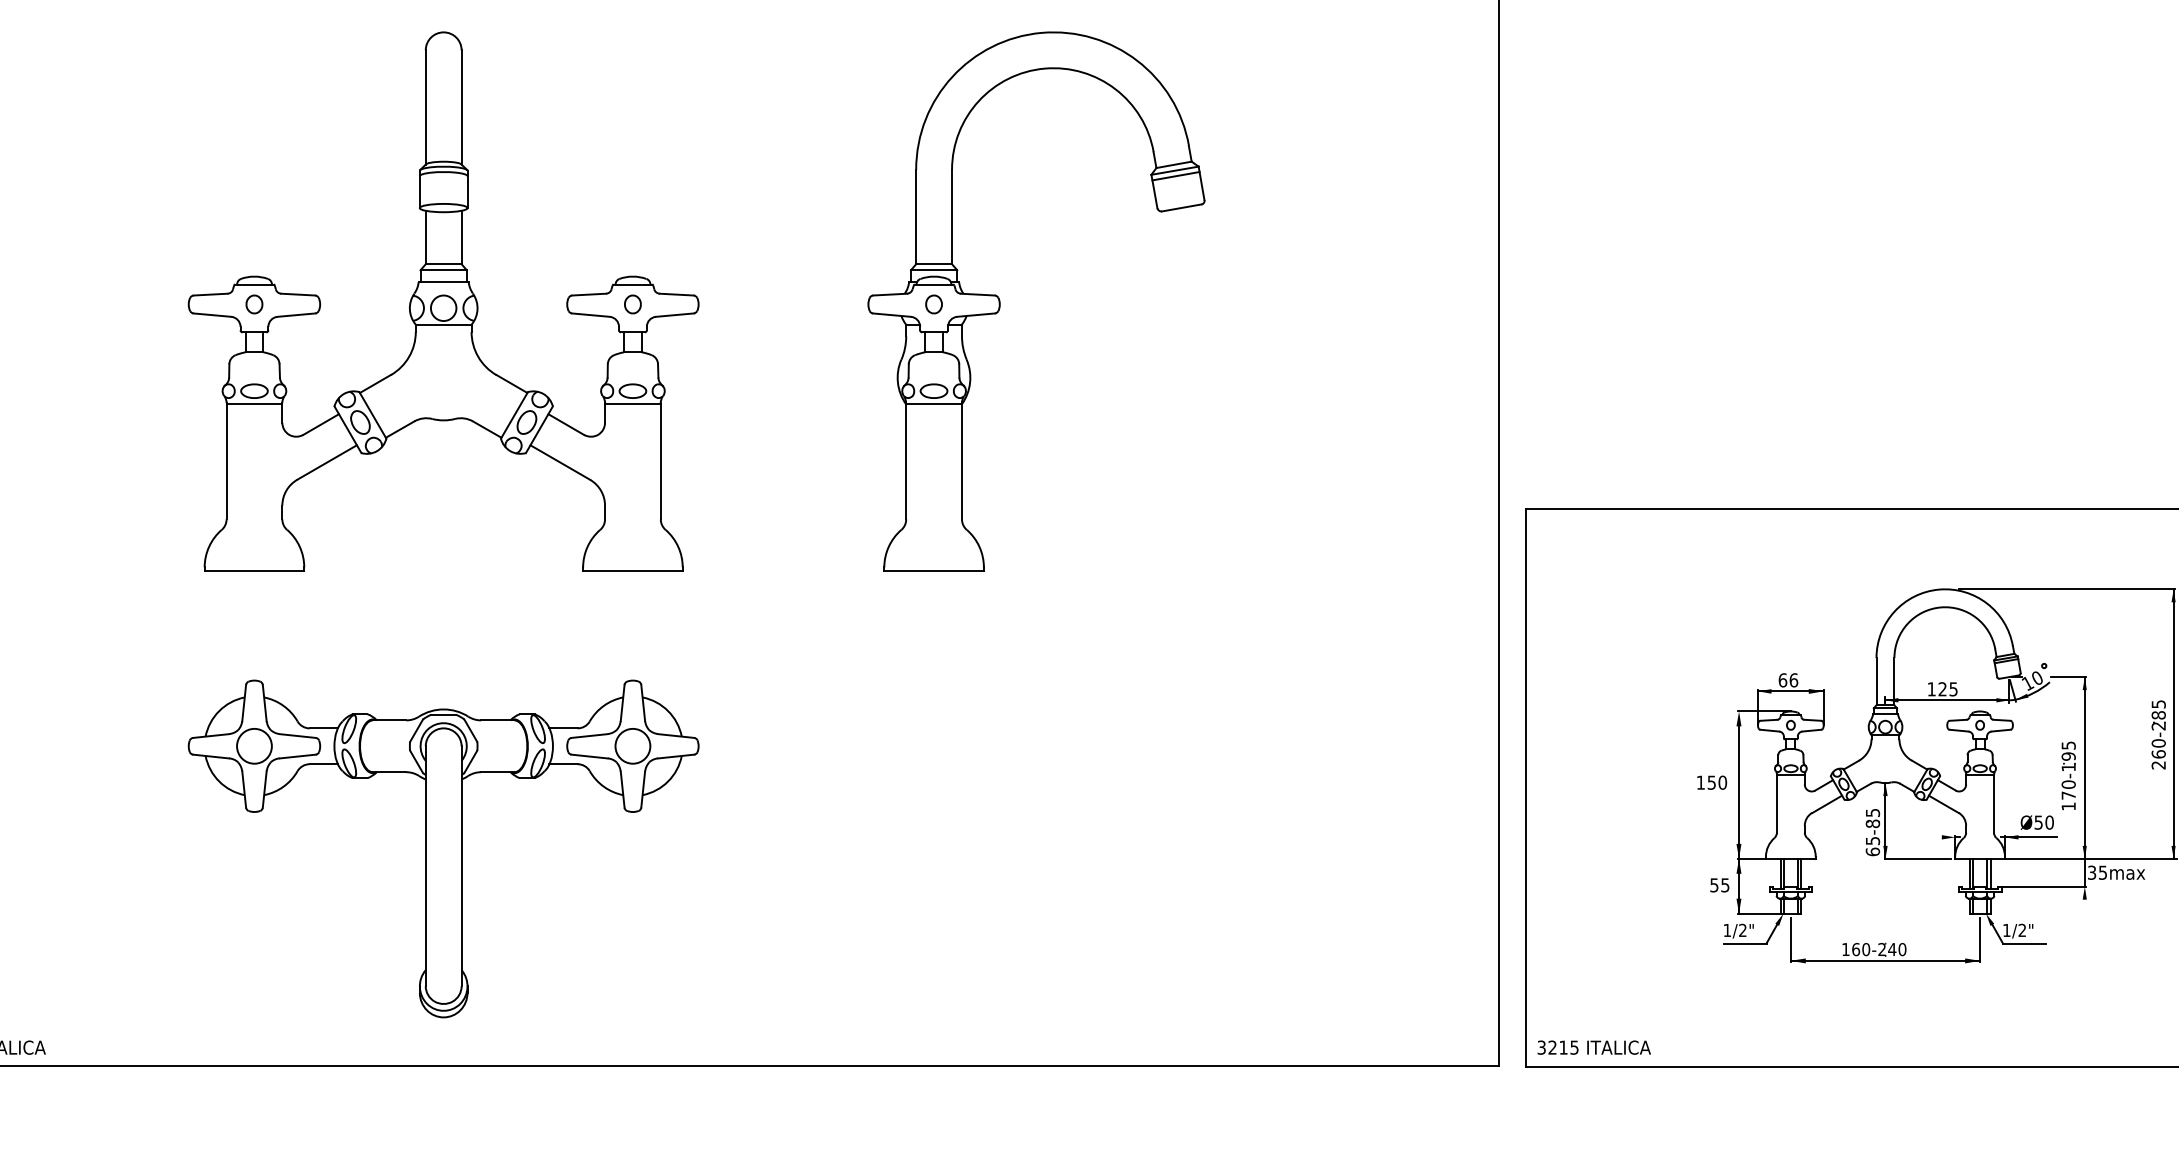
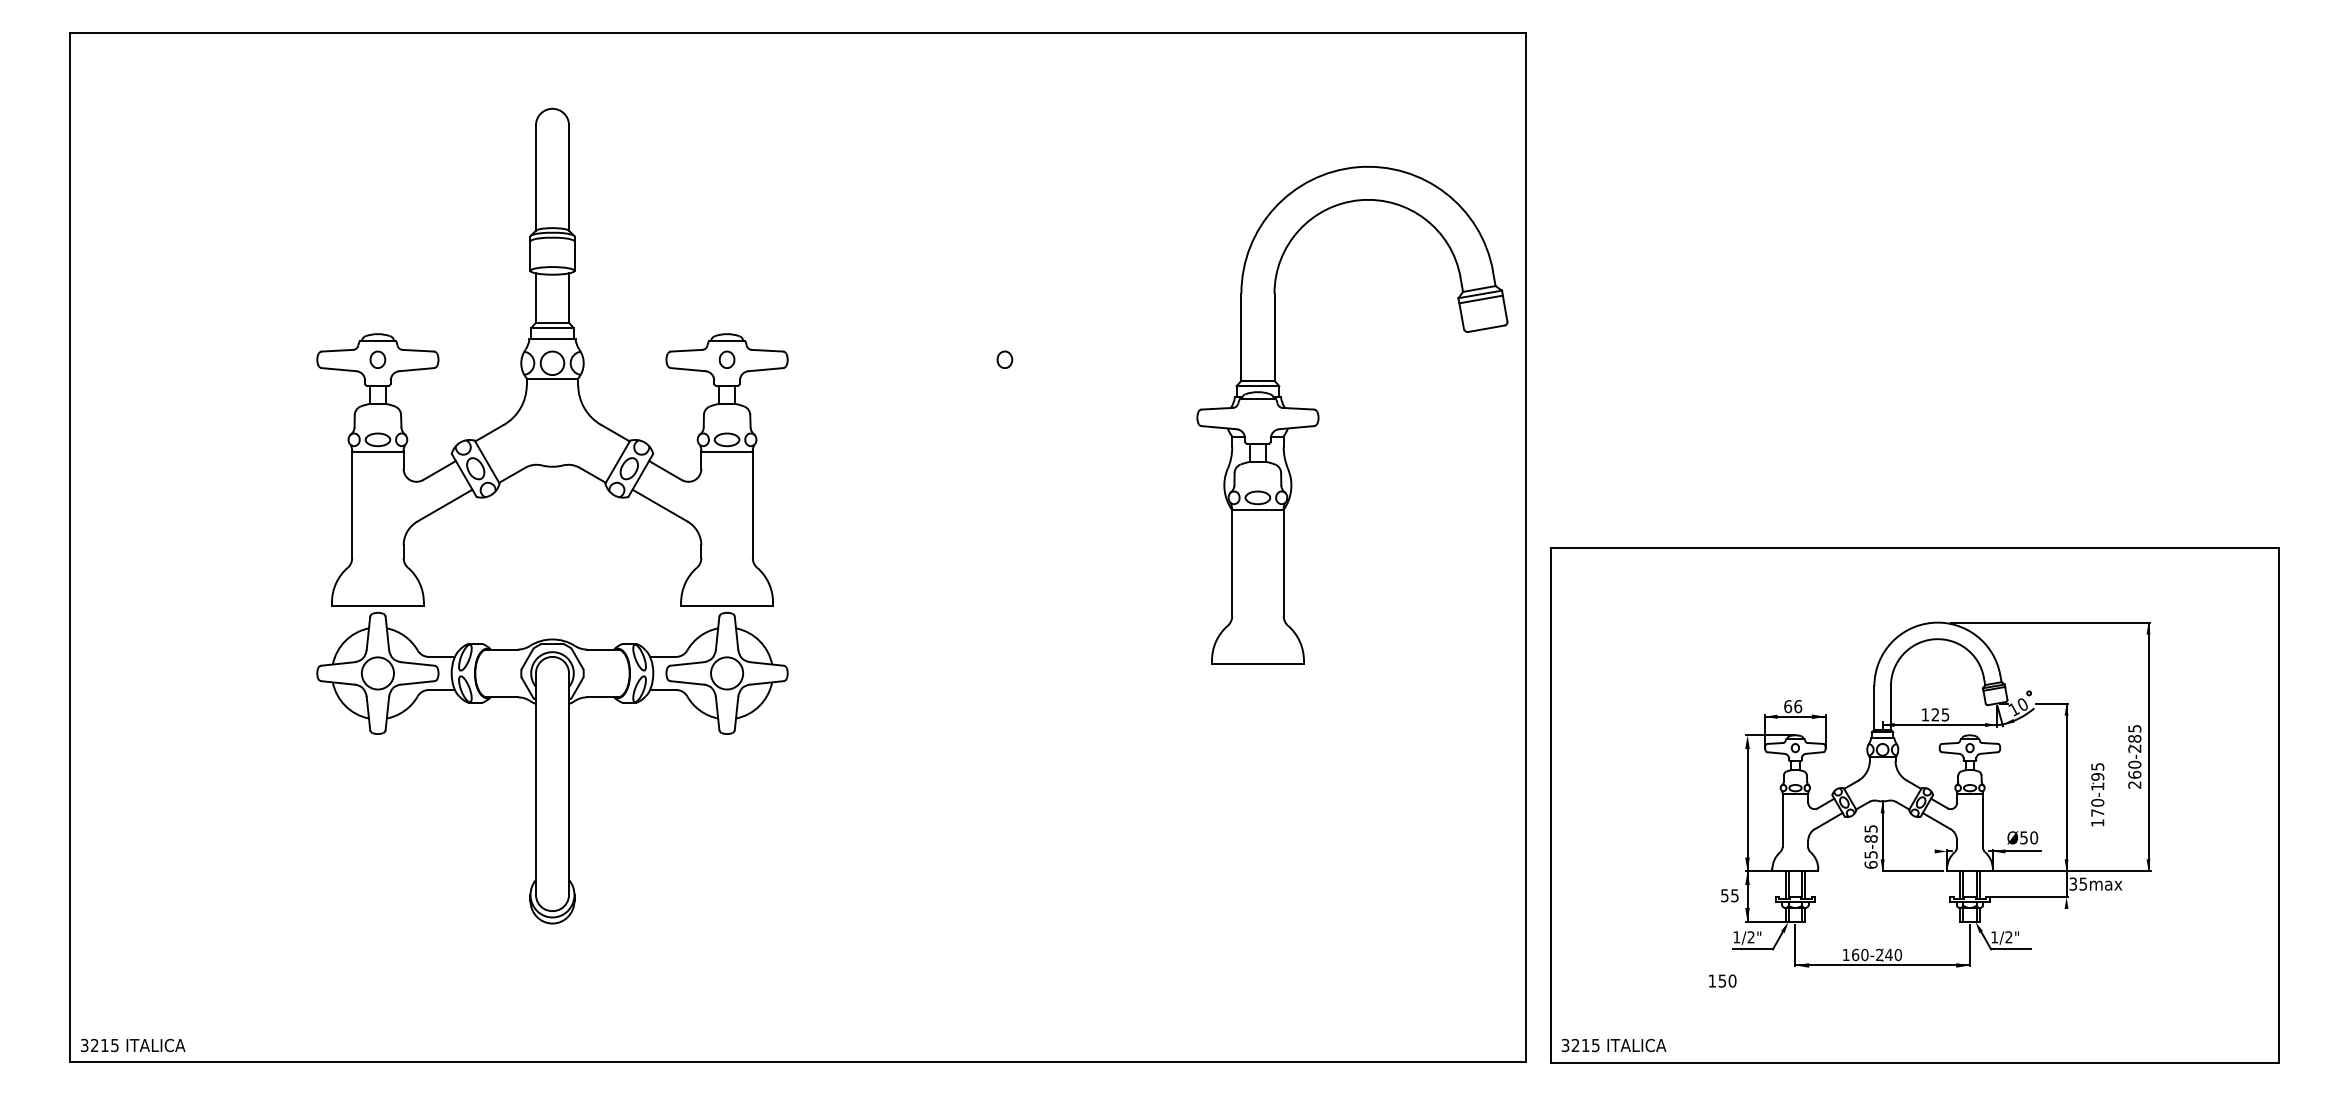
part: (1000, 301) -> (1319, 415), moved
text: (2068, 775) -> (2097, 794), moved
text: (1711, 782) -> (1722, 980), moved
part: (443, 849) -> (552, 768), moved

